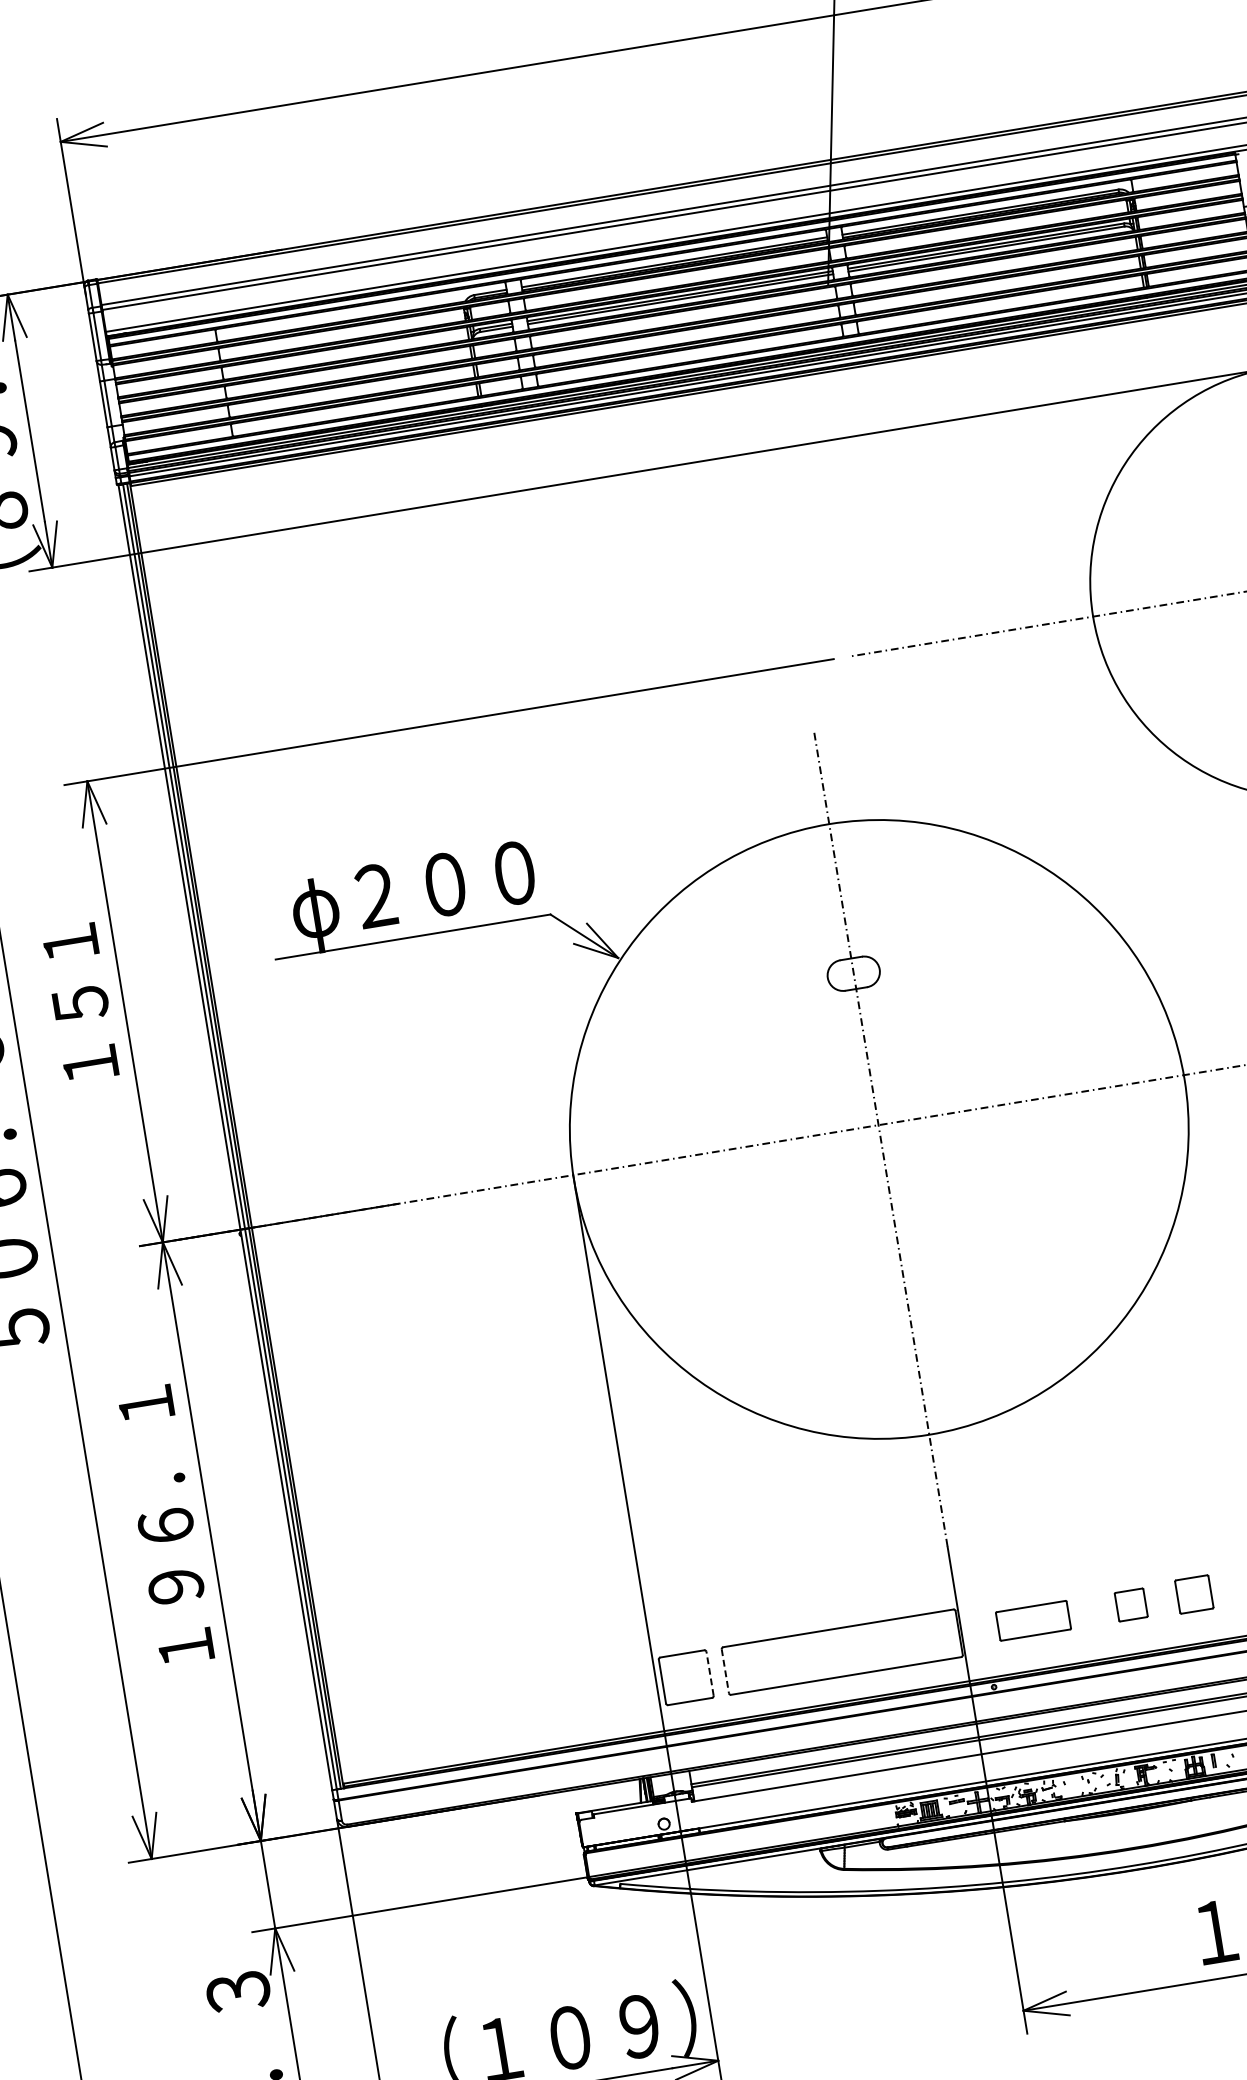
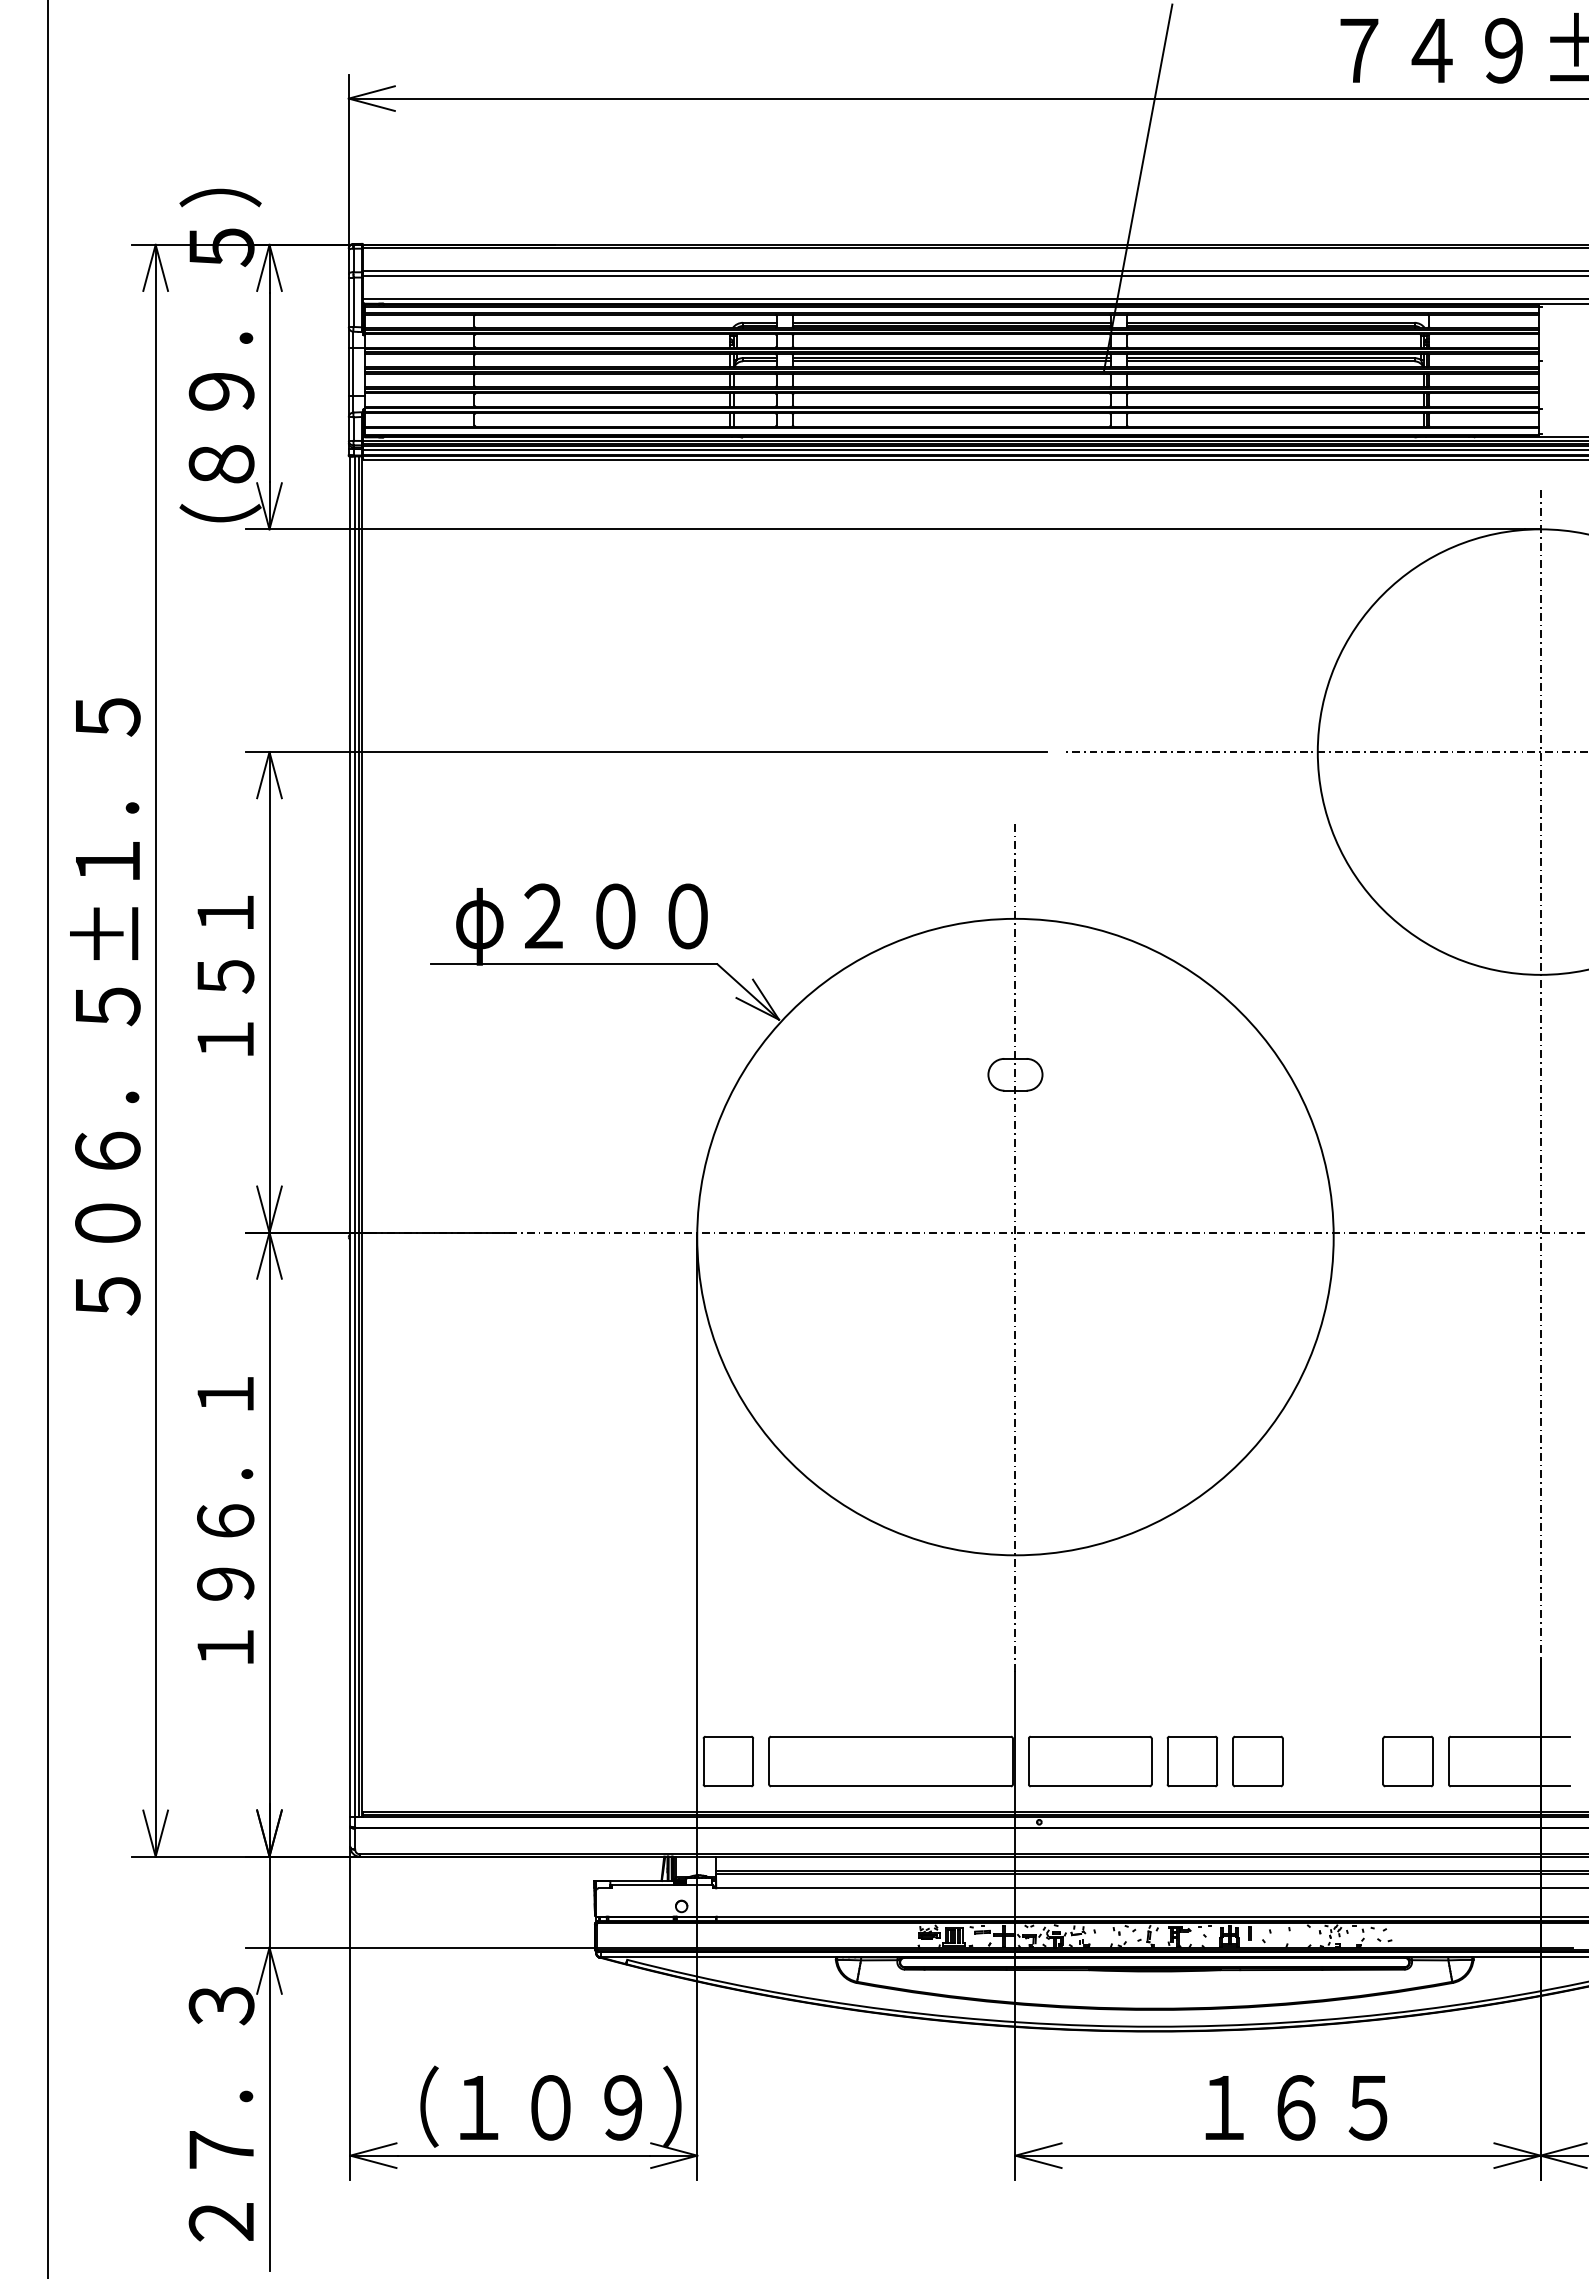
part: (1193, 1594) -> (1257, 1761), size x1.43
part: (1130, 1604) -> (1191, 1761), size x1.67
part: (1033, 1620) -> (1090, 1761), size x1.67
line: (725, 1671) -> (769, 1761), dashed -> solid
line: (710, 1673) -> (753, 1761), dashed -> solid

